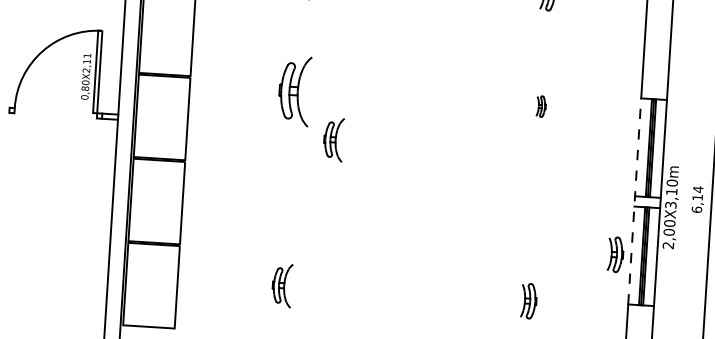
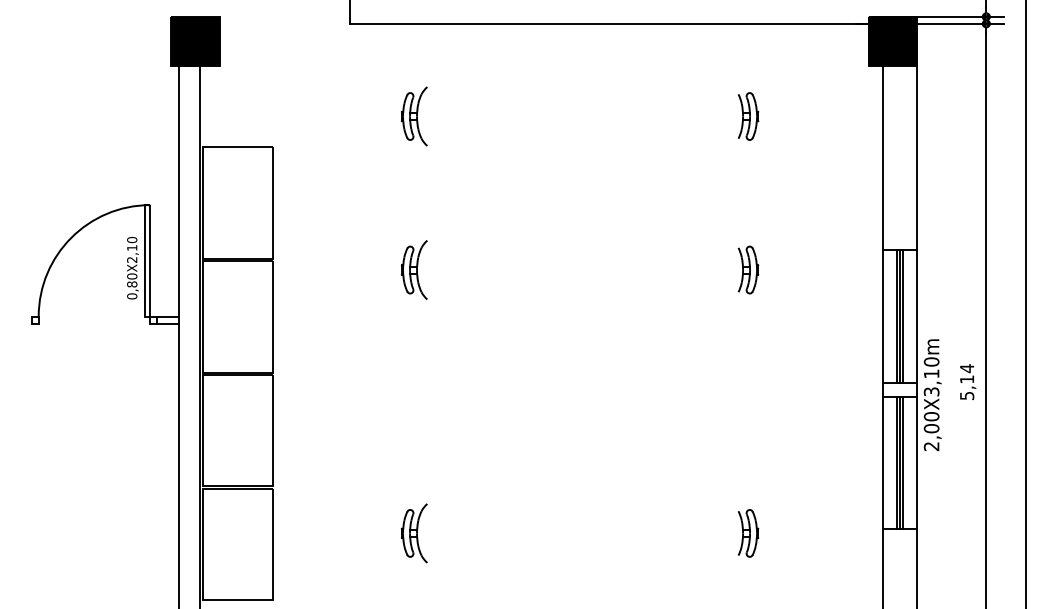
text: (87, 55) -> (132, 239), 0,80X2,11 -> 0,80X2,10
part: (293, 90) -> (413, 269), size x0.62
part: (541, 106) -> (748, 269), size x1.67
part: (333, 139) -> (470, 332), removed
line: (634, 201) -> (882, 389), dashed -> solid
text: (697, 209) -> (967, 395), 6,14 -> 5,14
part: (615, 254) -> (861, 463), removed

